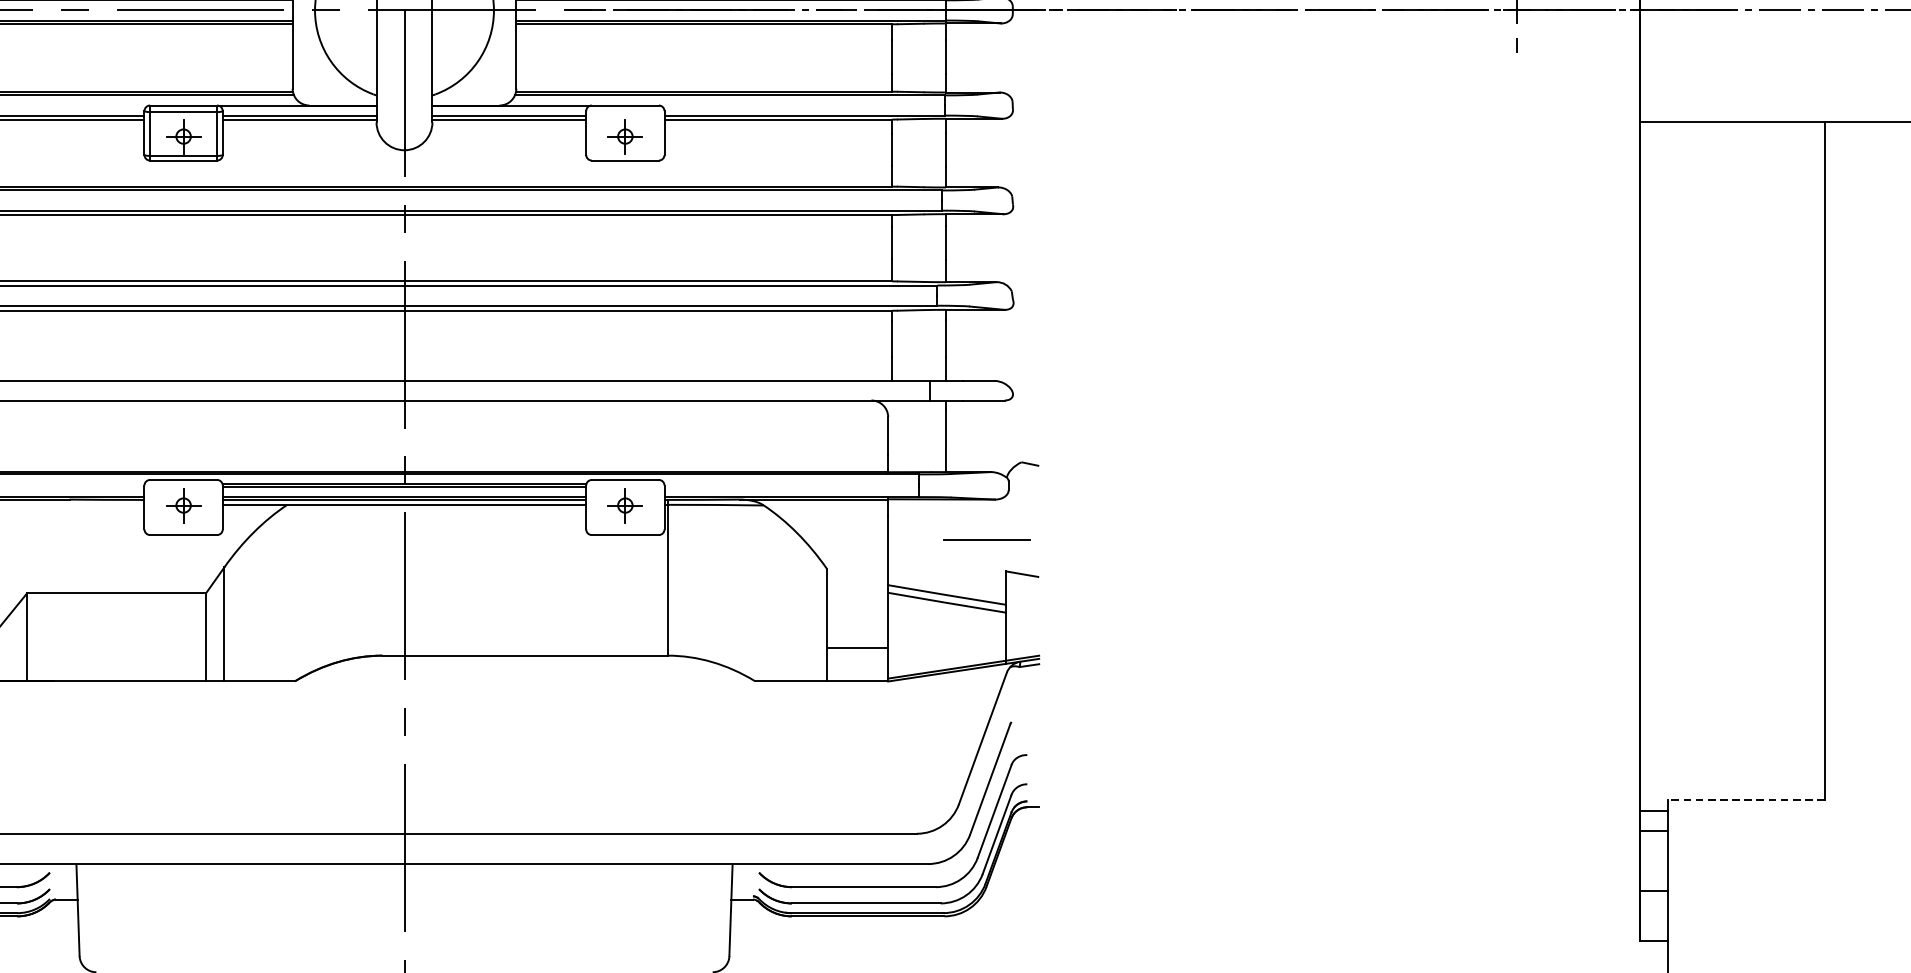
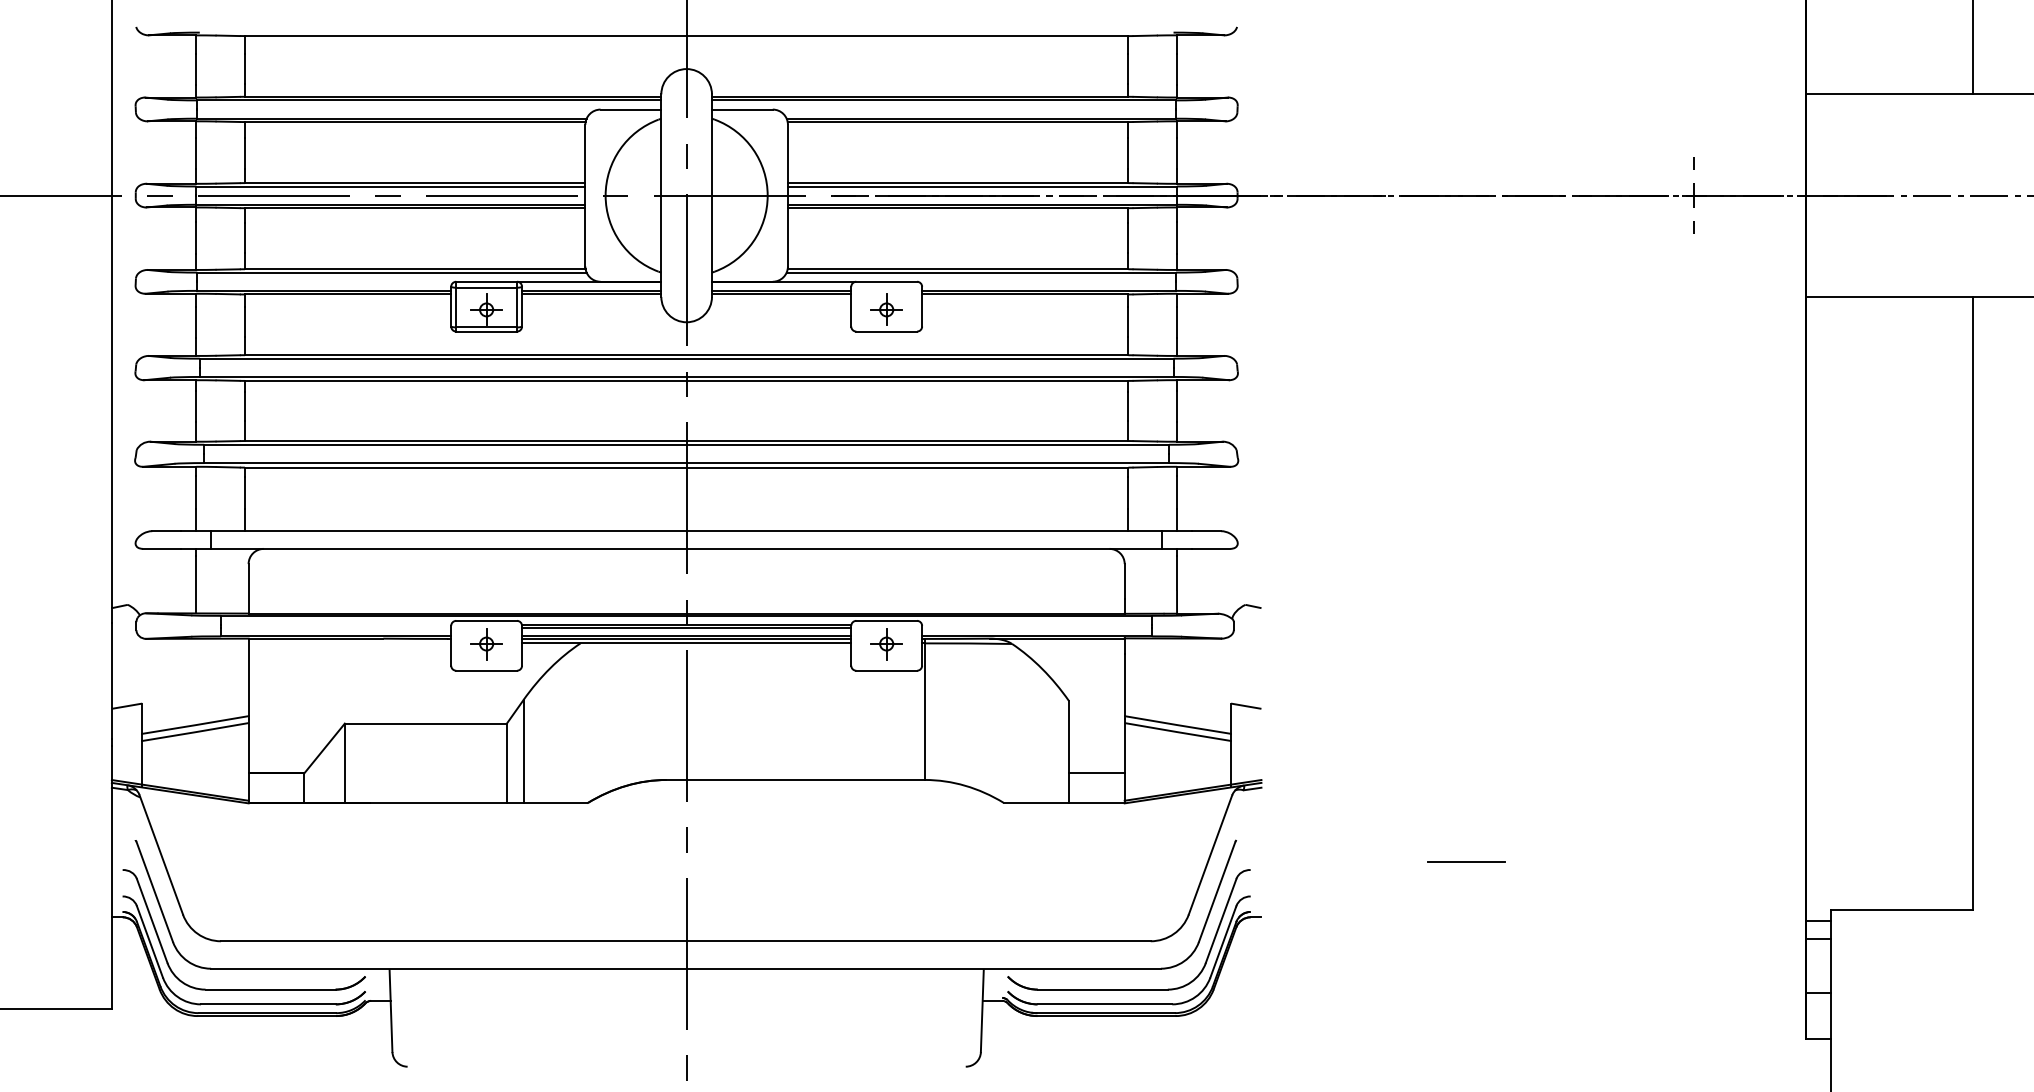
line: (987, 539) -> (1466, 861), moved
line: (1747, 799) -> (1902, 910), dashed -> solid

